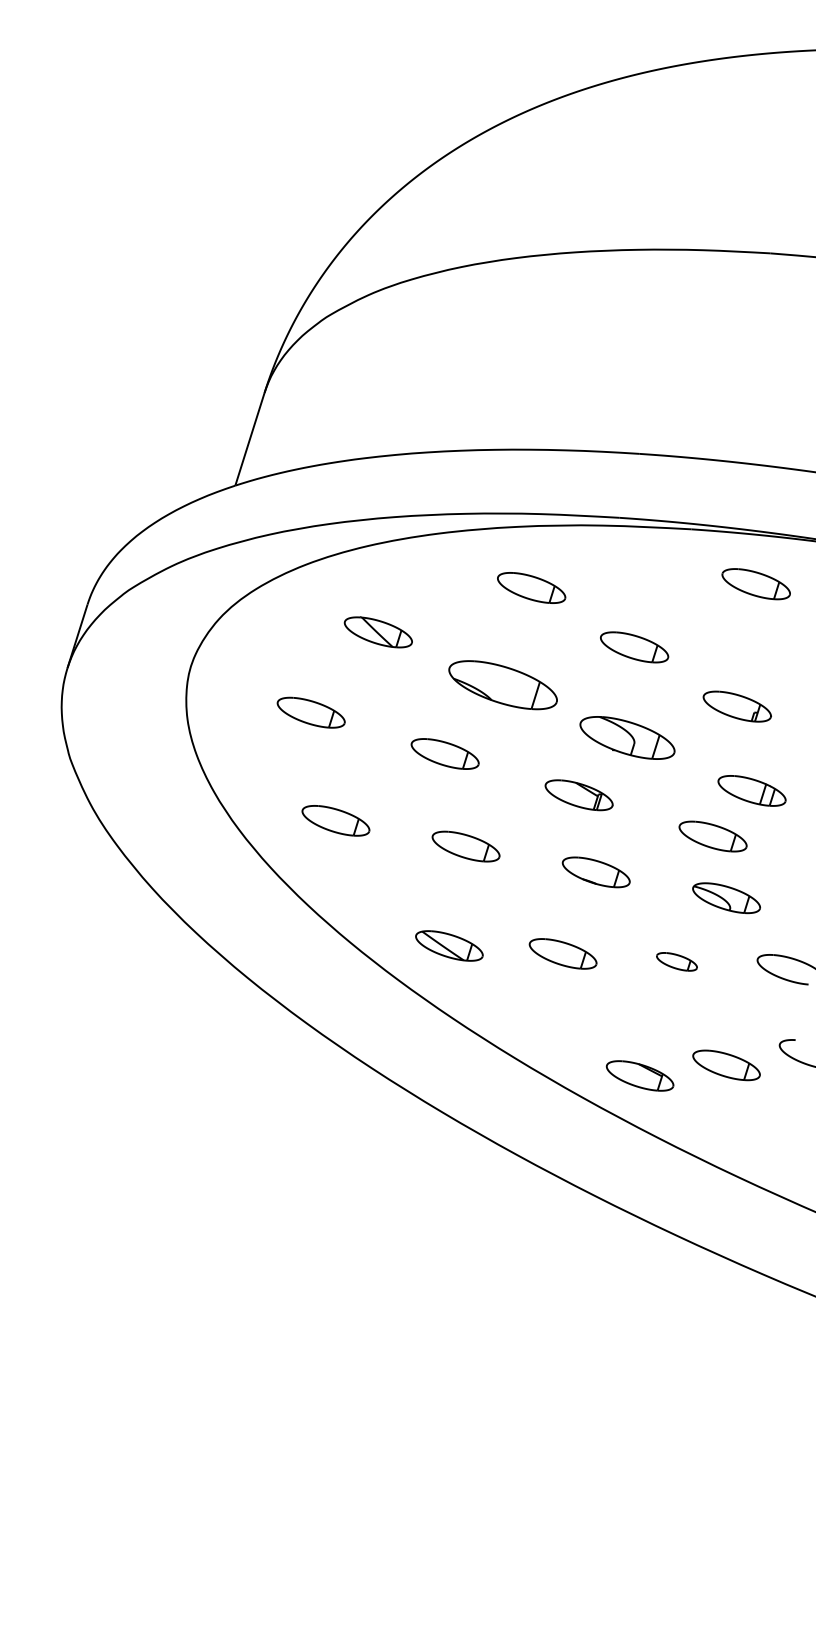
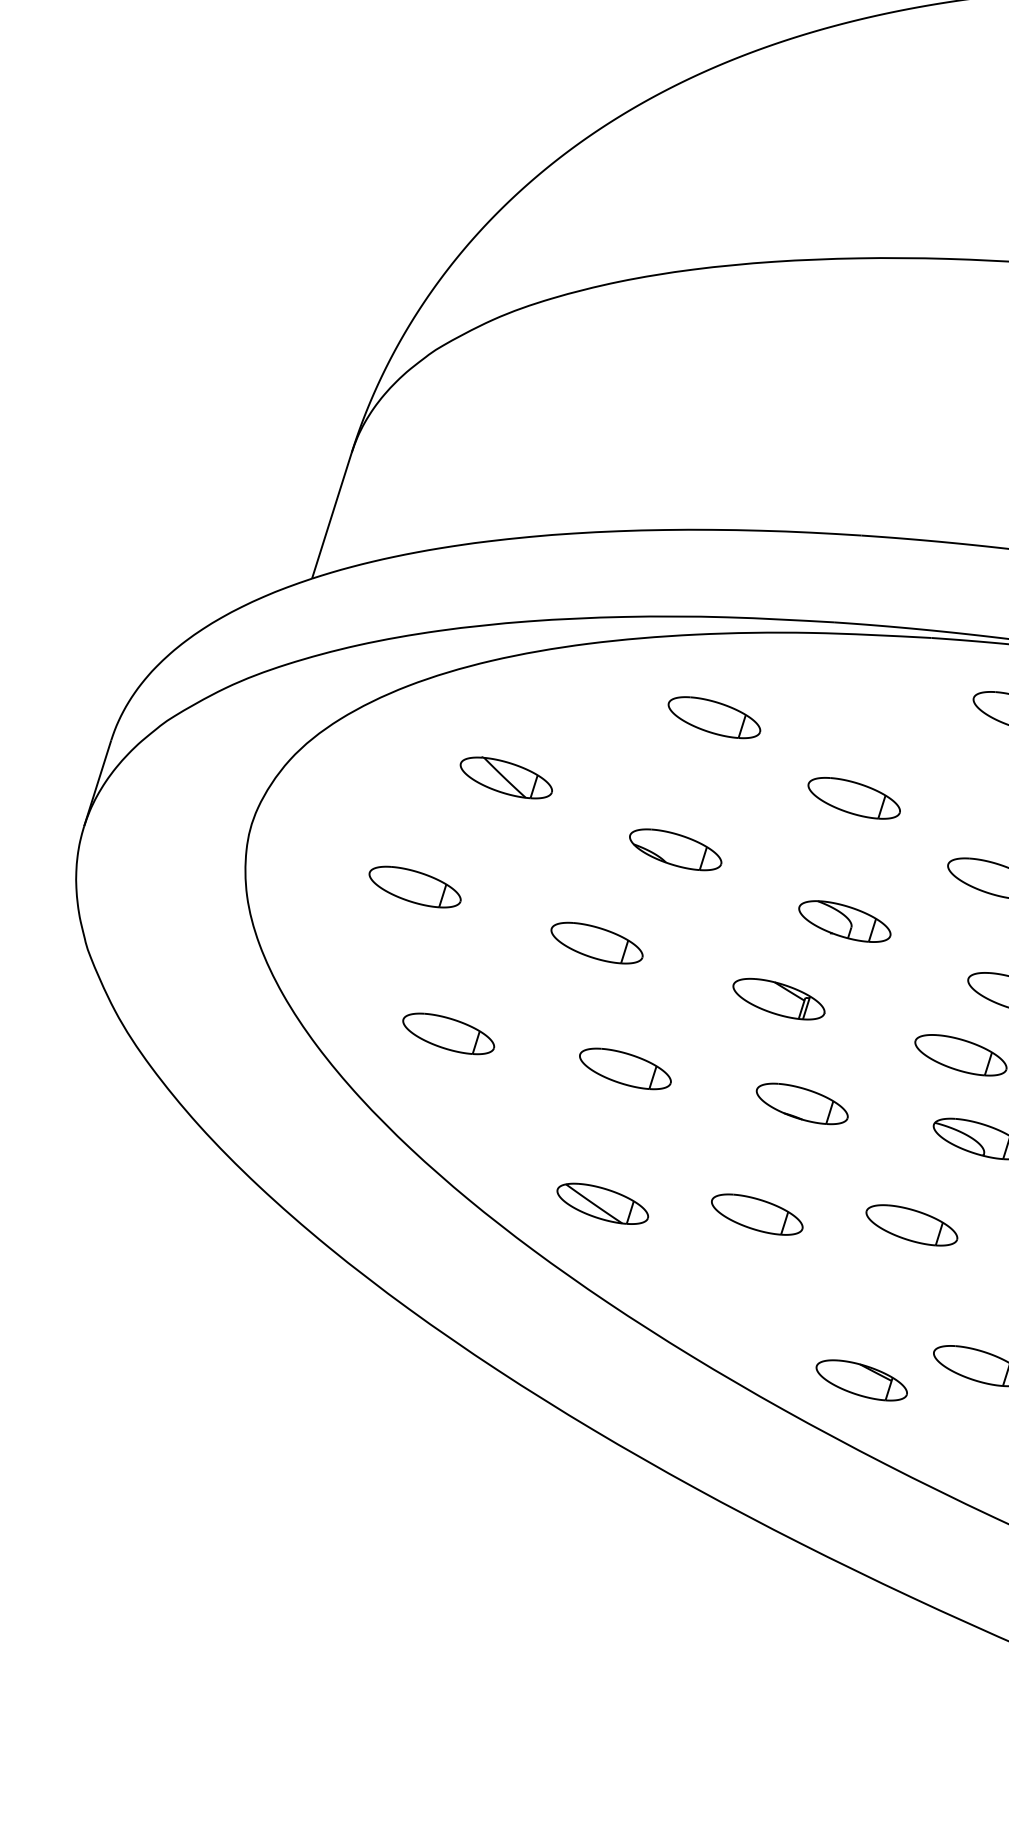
part: (502, 685) -> (674, 850), size x0.62
part: (627, 738) -> (844, 922), size x0.71
part: (676, 961) -> (911, 1224), size x1.67

